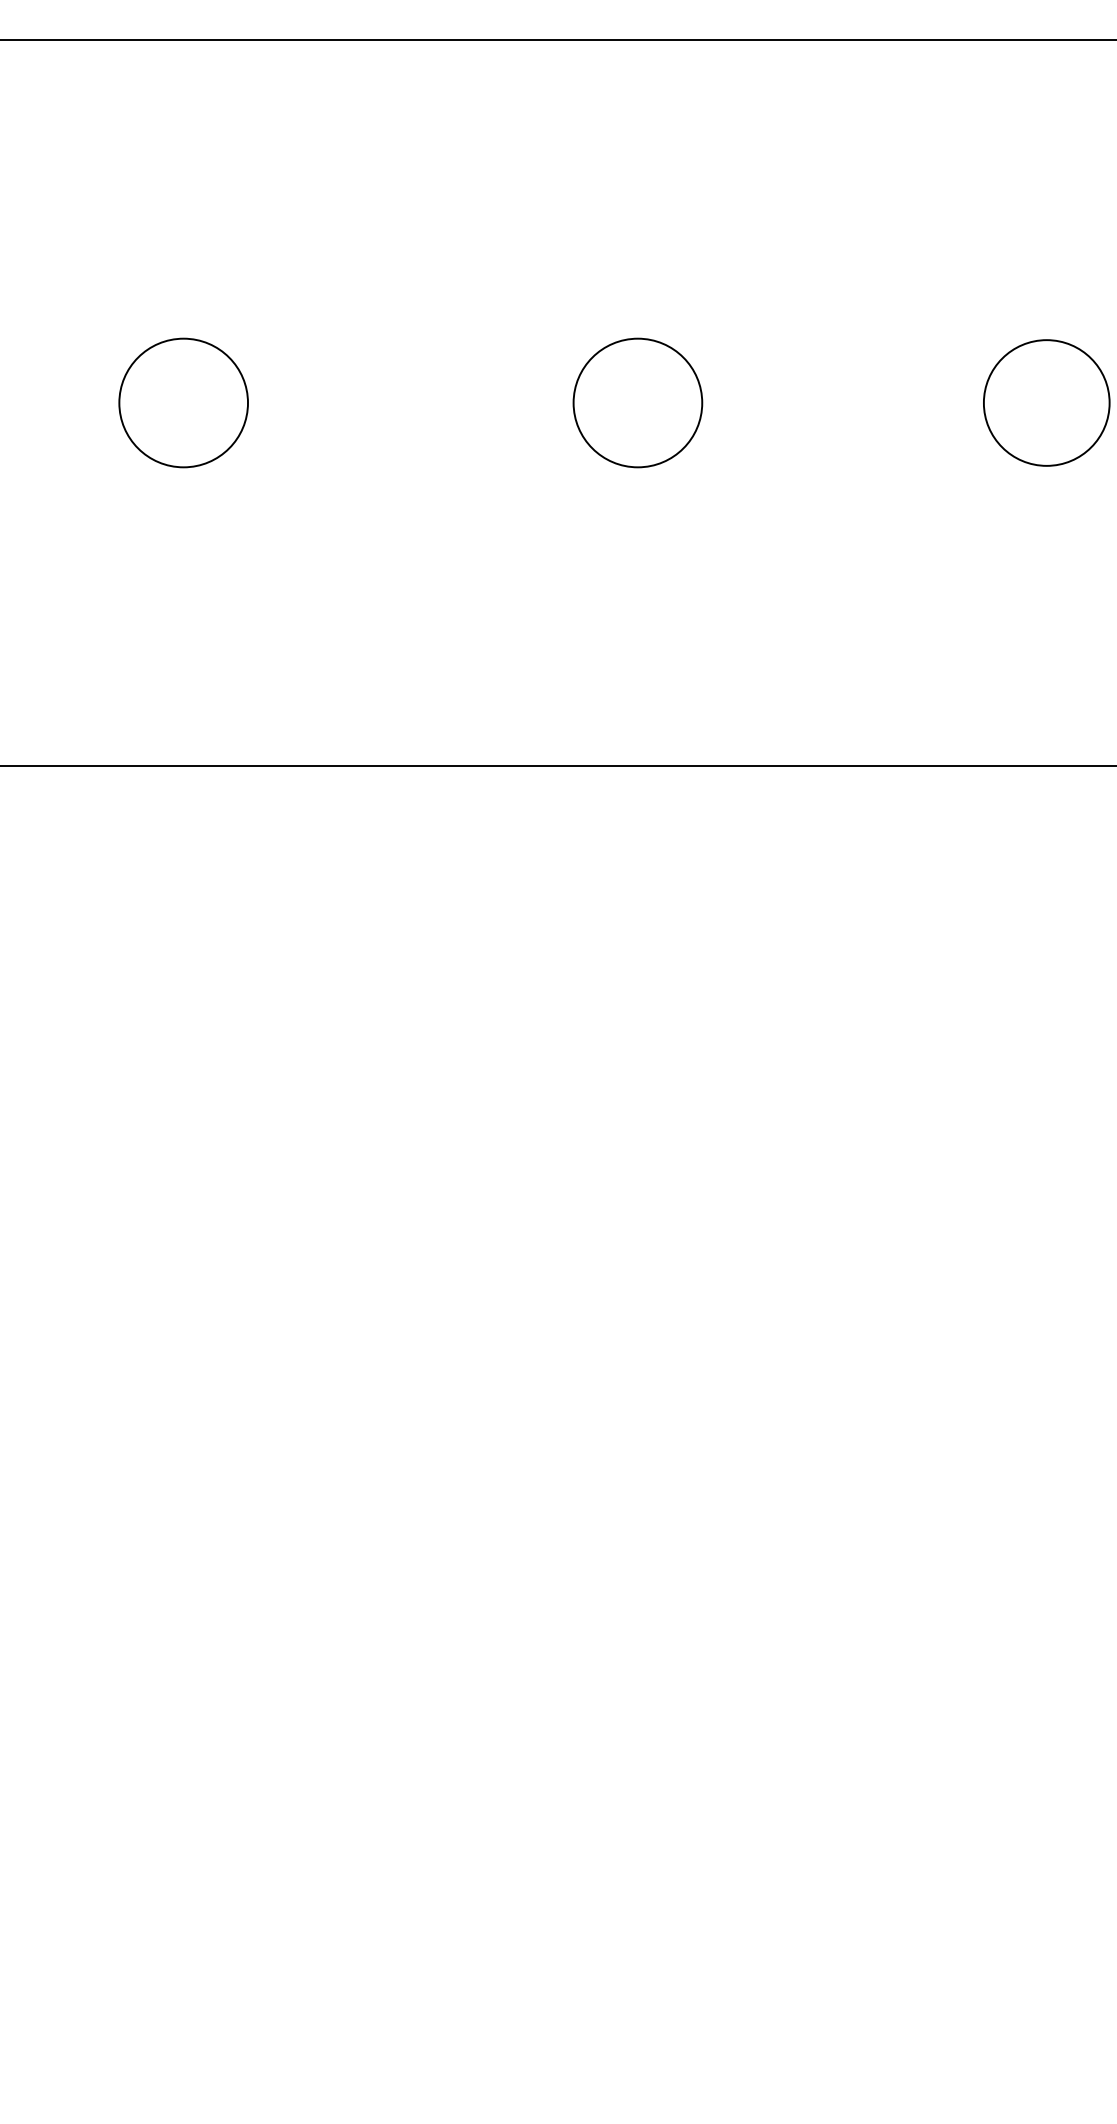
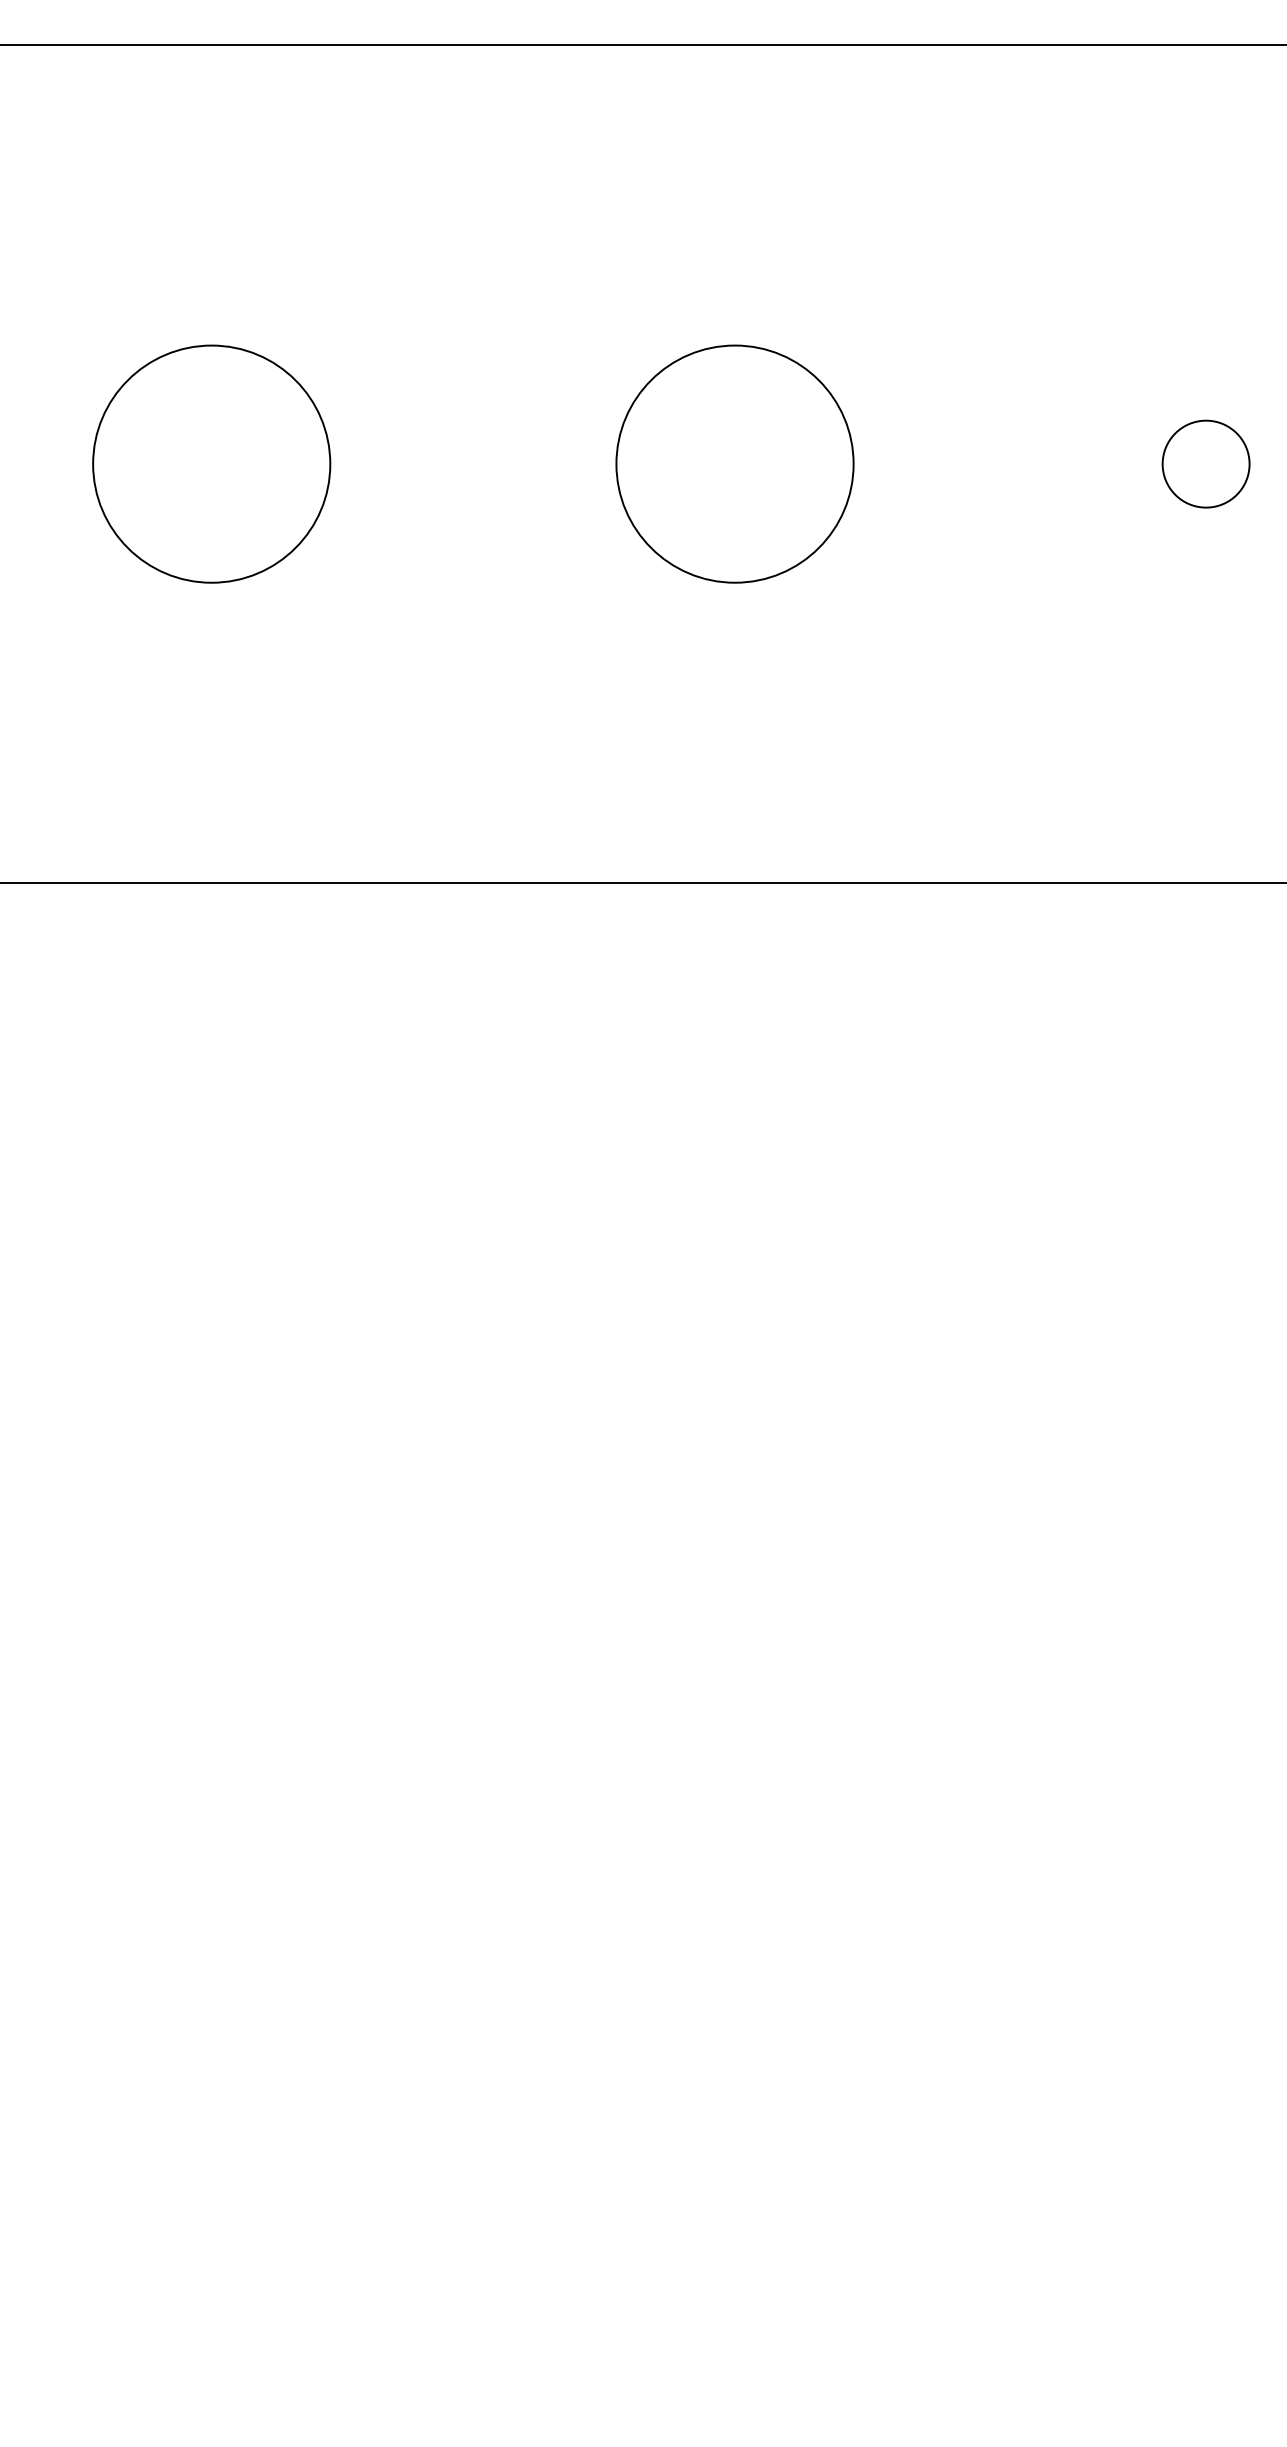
circle: (183, 402) -> (211, 463), size x1.6
circle: (637, 402) -> (734, 463), size x1.6
circle: (1046, 402) -> (1205, 463), size x0.6

